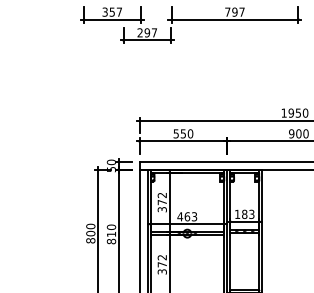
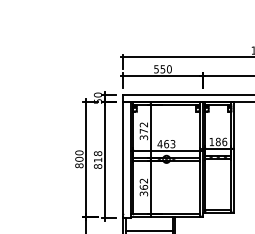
text: (251, 213) -> (224, 141), 183 -> 186
text: (111, 227) -> (98, 153), 810 -> 818
text: (161, 264) -> (143, 187), 372 -> 362

